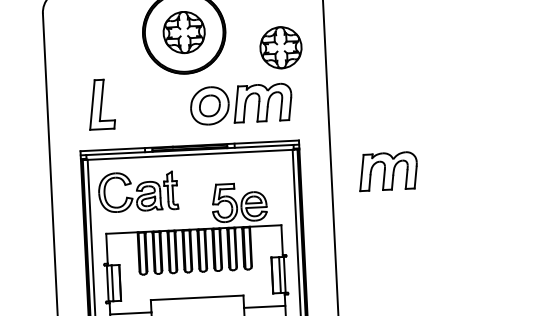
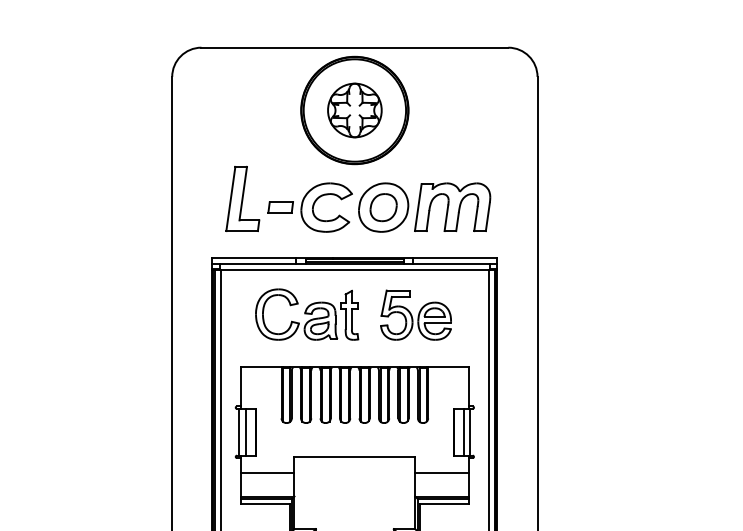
part: (280, 47) -> (479, 136), removed
part: (153, 108) -> (309, 207), added
part: (388, 170) -> (611, 303), removed
part: (138, 191) -> (307, 314), moved
part: (239, 201) -> (415, 314), moved

